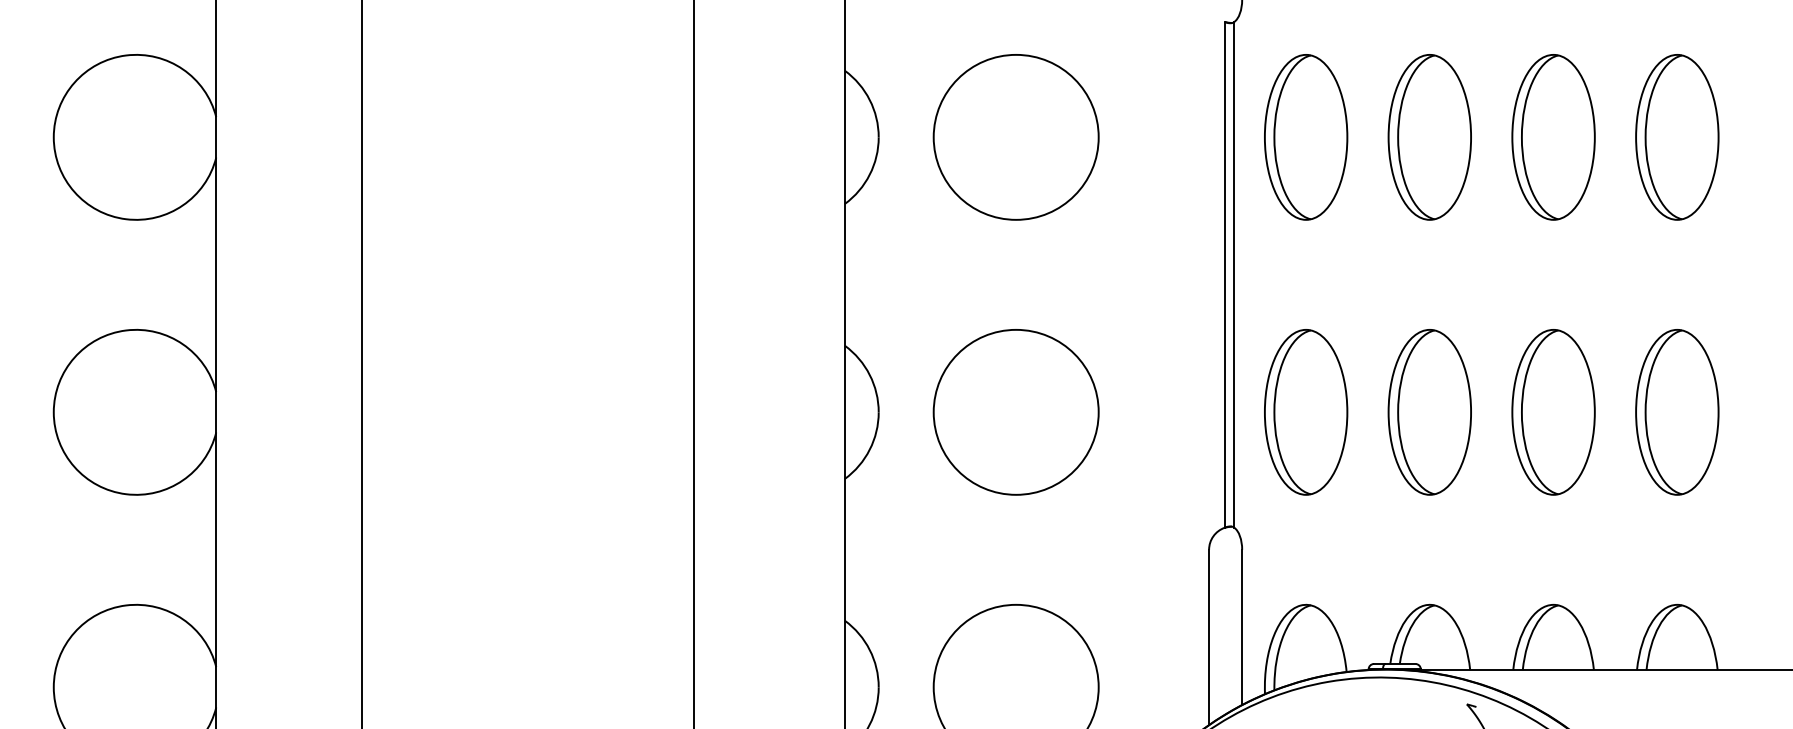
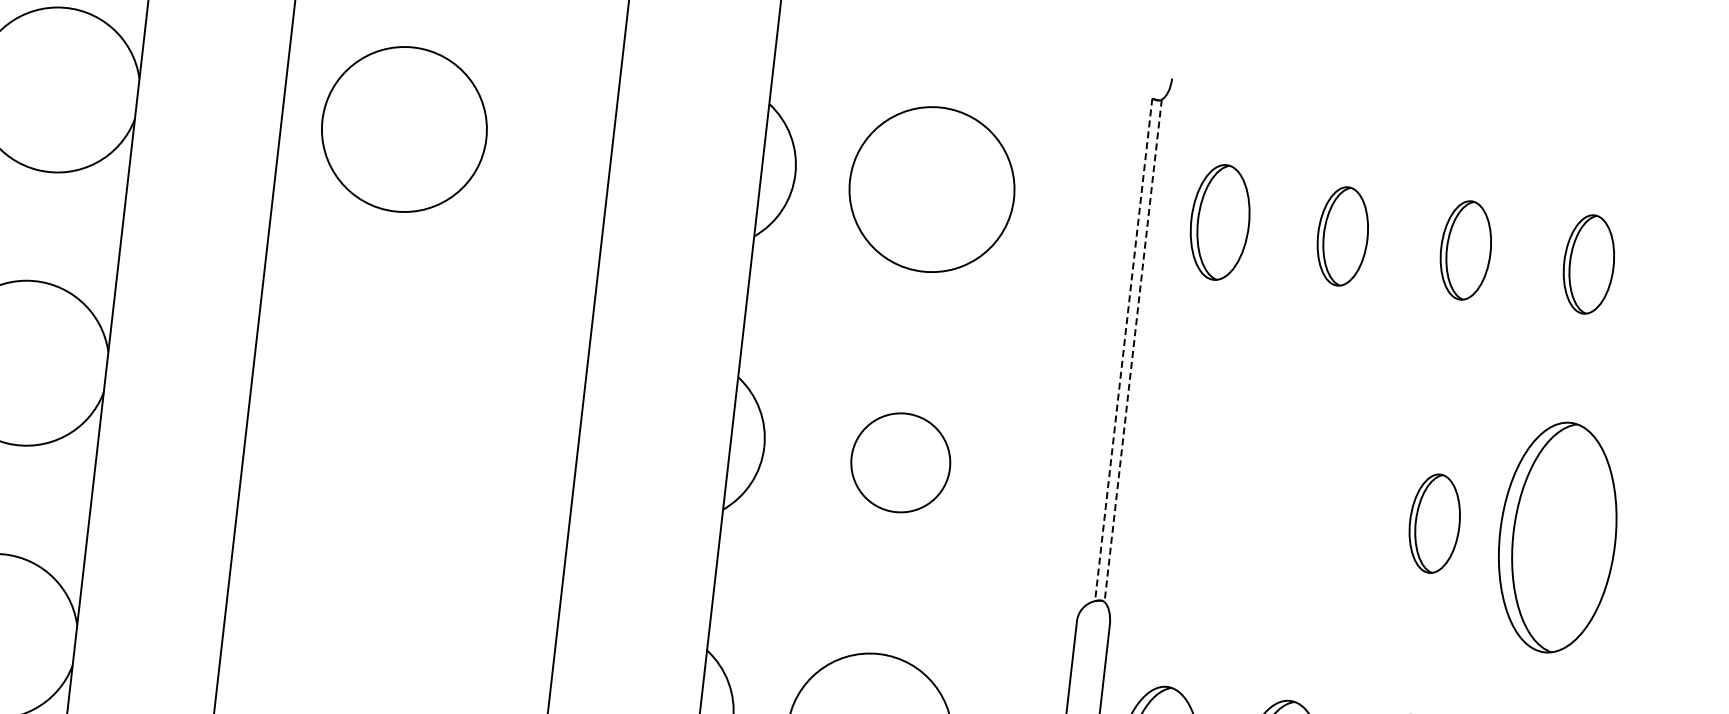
circle: (484, 137) -> (403, 129), added
part: (1306, 137) -> (1220, 222), size x0.7
part: (1429, 137) -> (1342, 236), size x0.6
part: (1553, 137) -> (1465, 250), size x0.6
part: (1677, 137) -> (1589, 264), size x0.6
line: (1224, 274) -> (1123, 349), solid -> dashed
line: (1234, 274) -> (1133, 350), solid -> dashed
circle: (1015, 412) -> (900, 462), size x0.6
part: (1306, 412) -> (1189, 495), removed
part: (1429, 412) -> (1311, 509), removed
part: (1553, 412) -> (1434, 523), size x0.6
part: (1677, 412) -> (1557, 537), size x1.4

